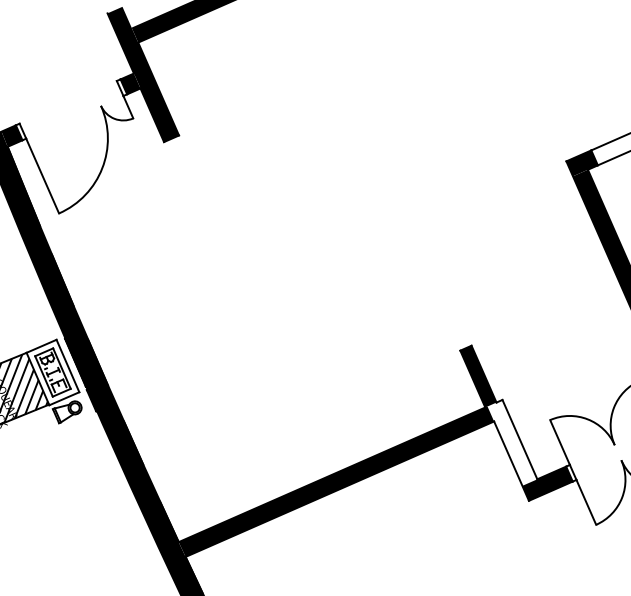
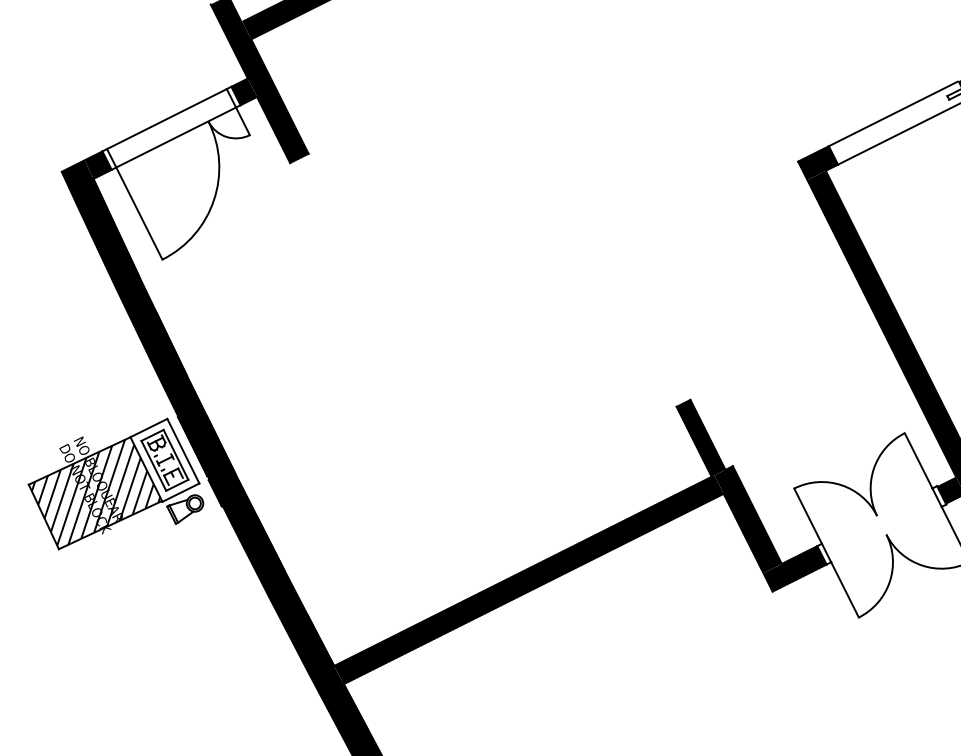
line: (67, 102) -> (166, 119), added
line: (75, 117) -> (176, 137), added
fill: (511, 442) -> (747, 519), added

